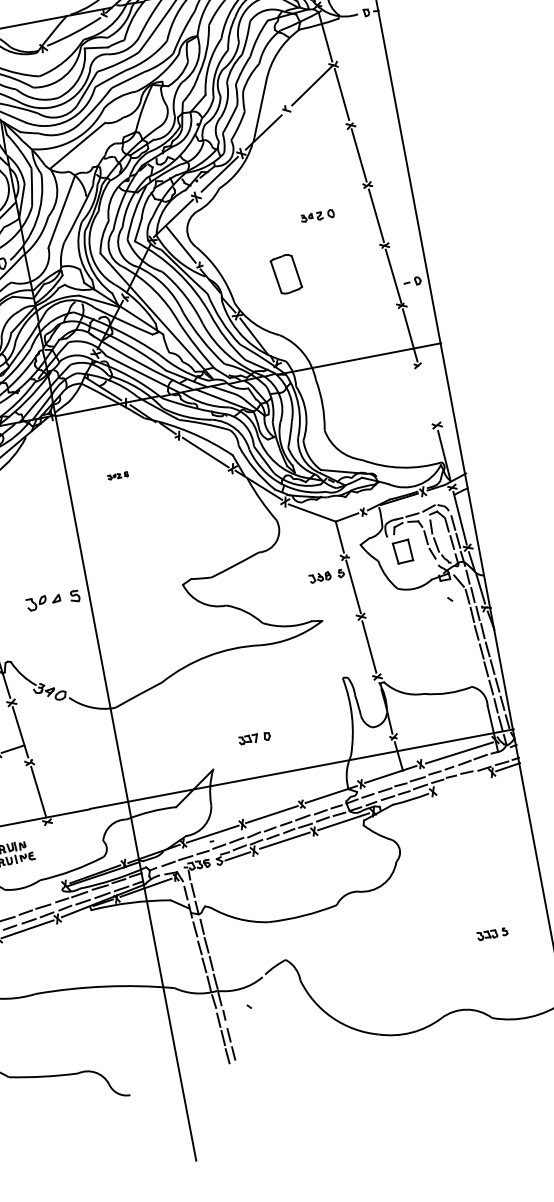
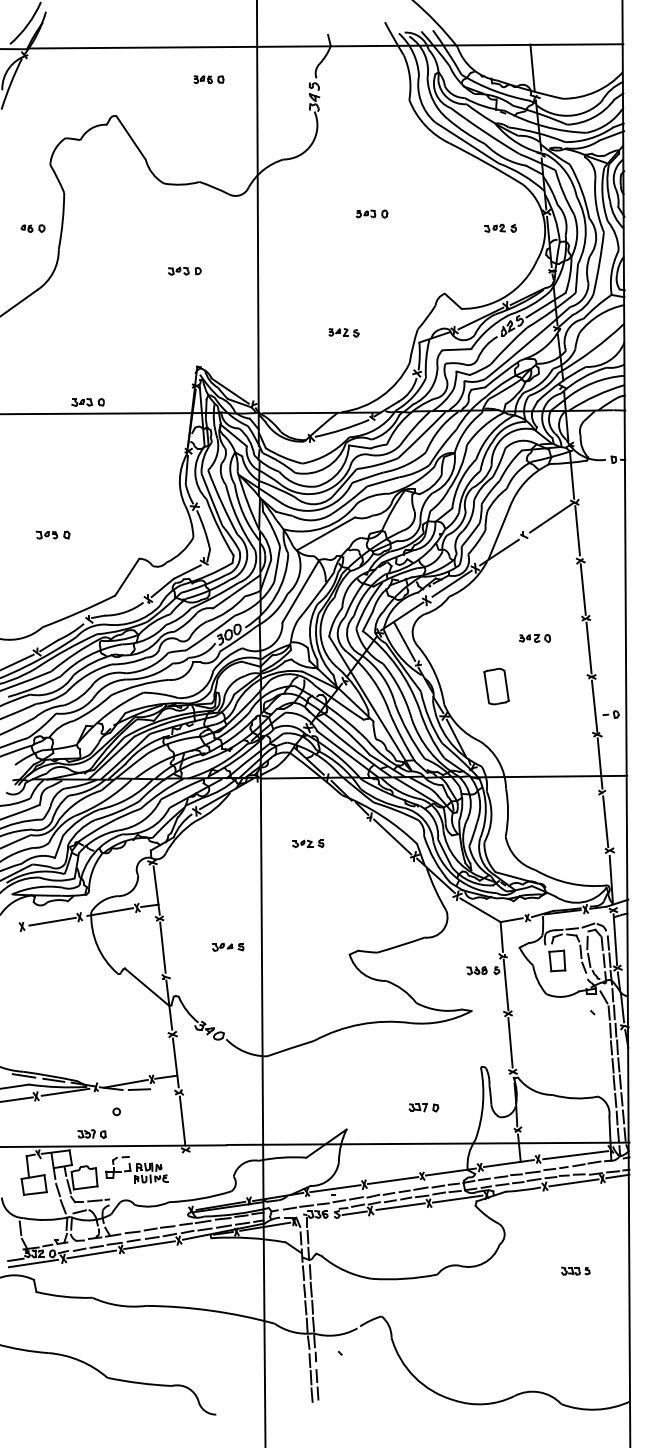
line: (427, 395) -> (605, 821), added
part: (118, 475) -> (308, 843), size x1.67
part: (53, 599) -> (228, 946), size x0.62
part: (254, 738) -> (423, 1107), moved
line: (462, 782) -> (573, 1182), added
part: (492, 933) -> (575, 1270), moved

